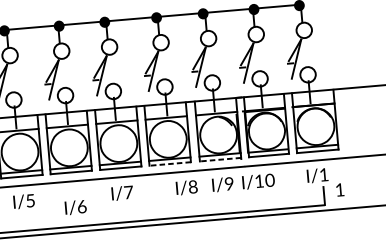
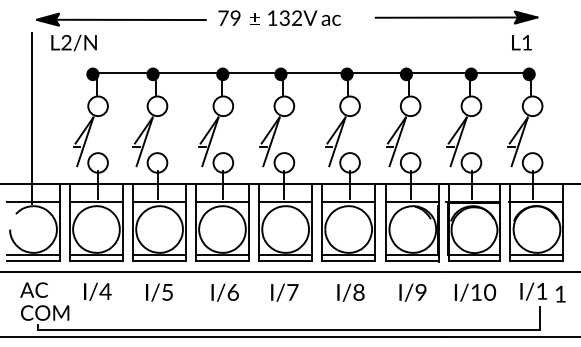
line: (220, 159) -> (412, 260), dashed -> solid
line: (169, 163) -> (347, 260), dashed -> solid
text: (258, 181) -> (475, 292), moved
text: (186, 187) -> (350, 292), moved
text: (339, 189) -> (560, 293), moved
text: (75, 207) -> (224, 292), moved

